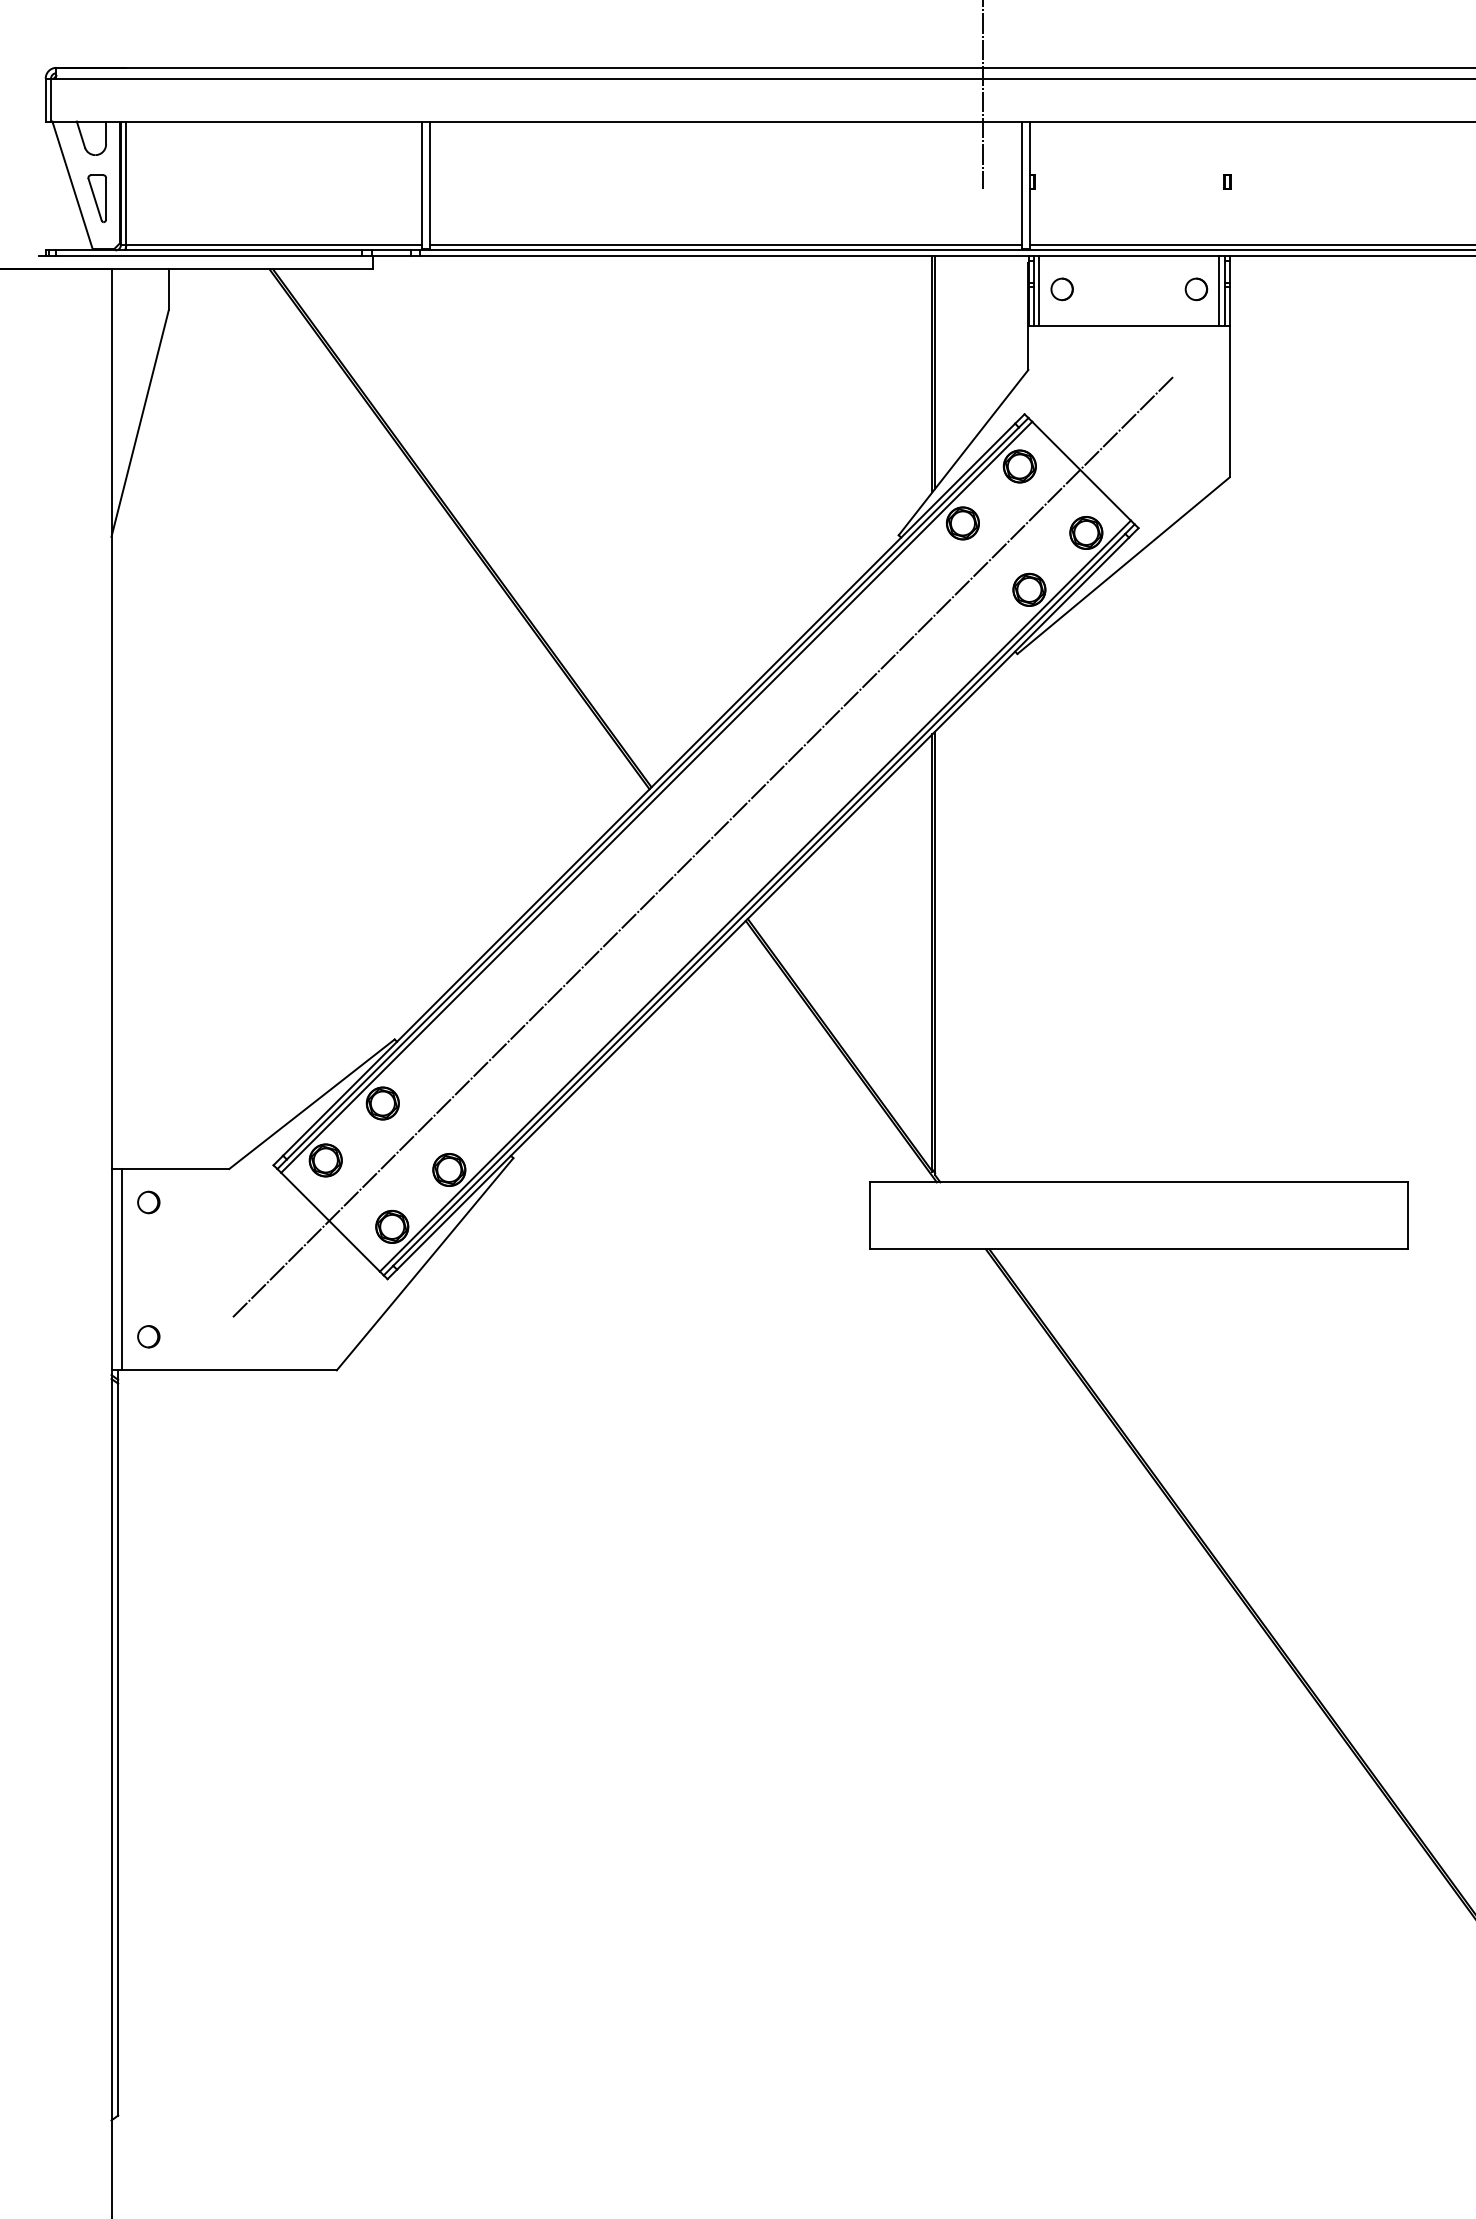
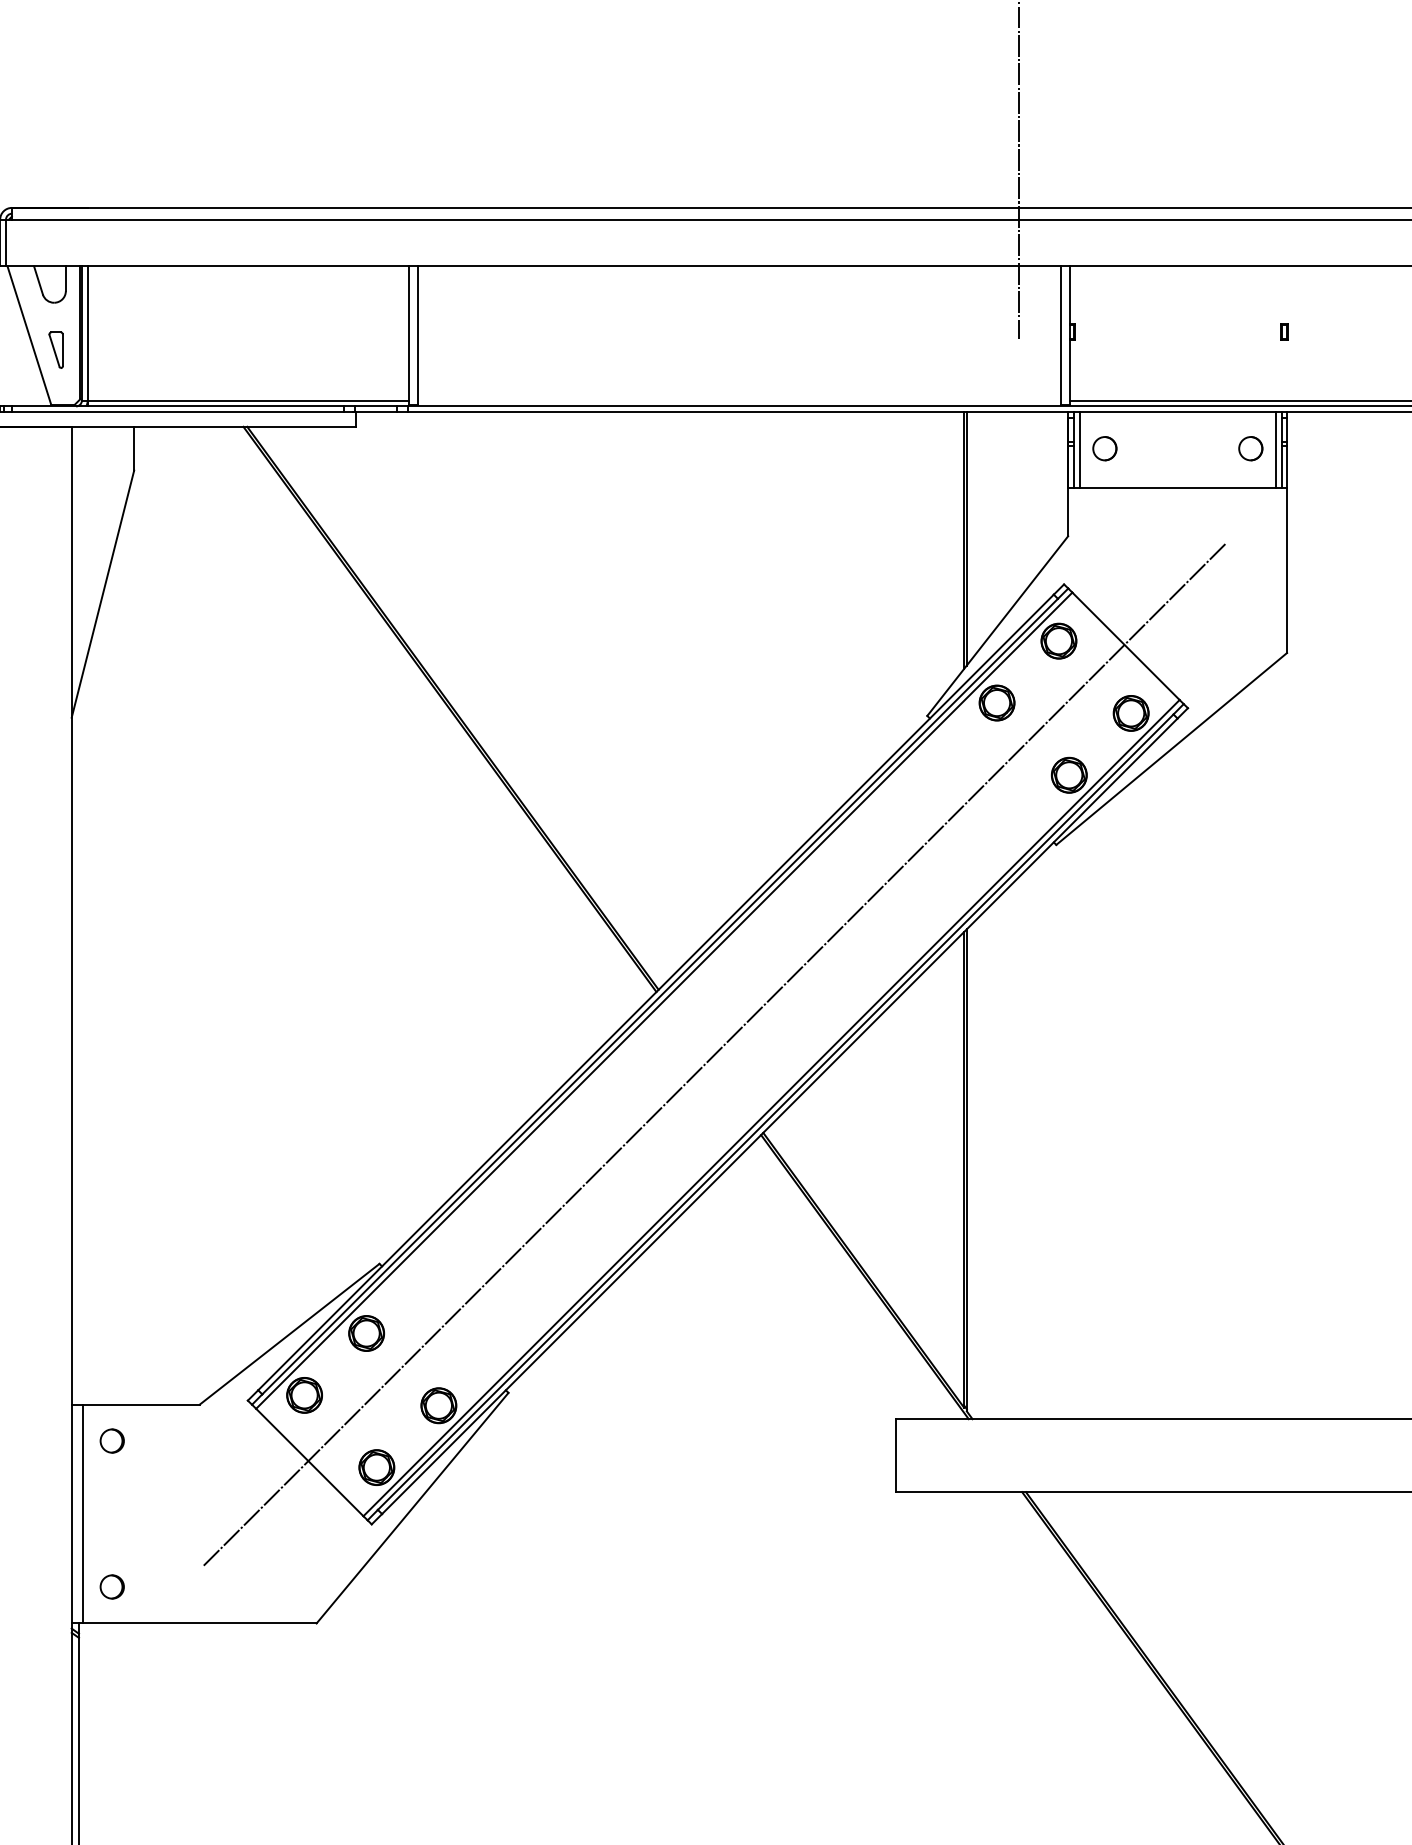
part: (96, 198) -> (55, 349), size x0.7
line: (725, 245) -> (739, 400), removed

